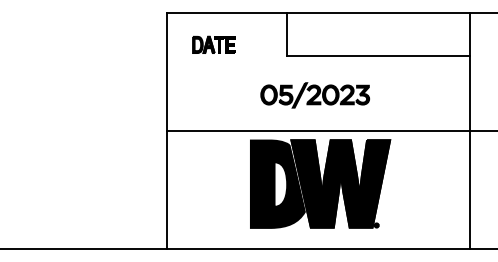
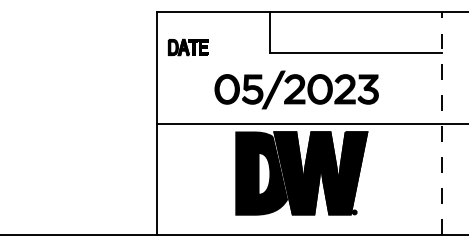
part: (212, 44) -> (187, 47), moved
part: (314, 94) -> (296, 89), size x1.6
line: (470, 131) -> (442, 123), solid -> dashed

